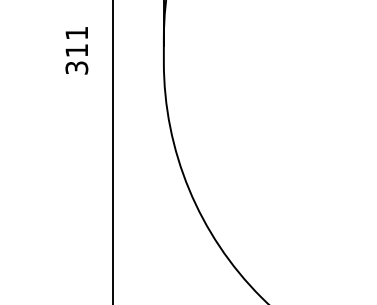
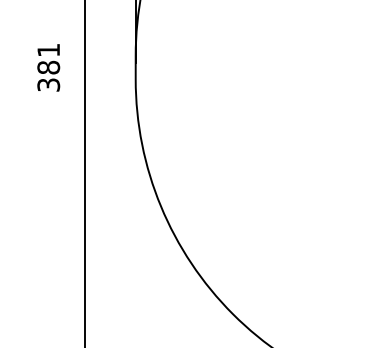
text: (76, 50) -> (48, 67), 311 -> 381

